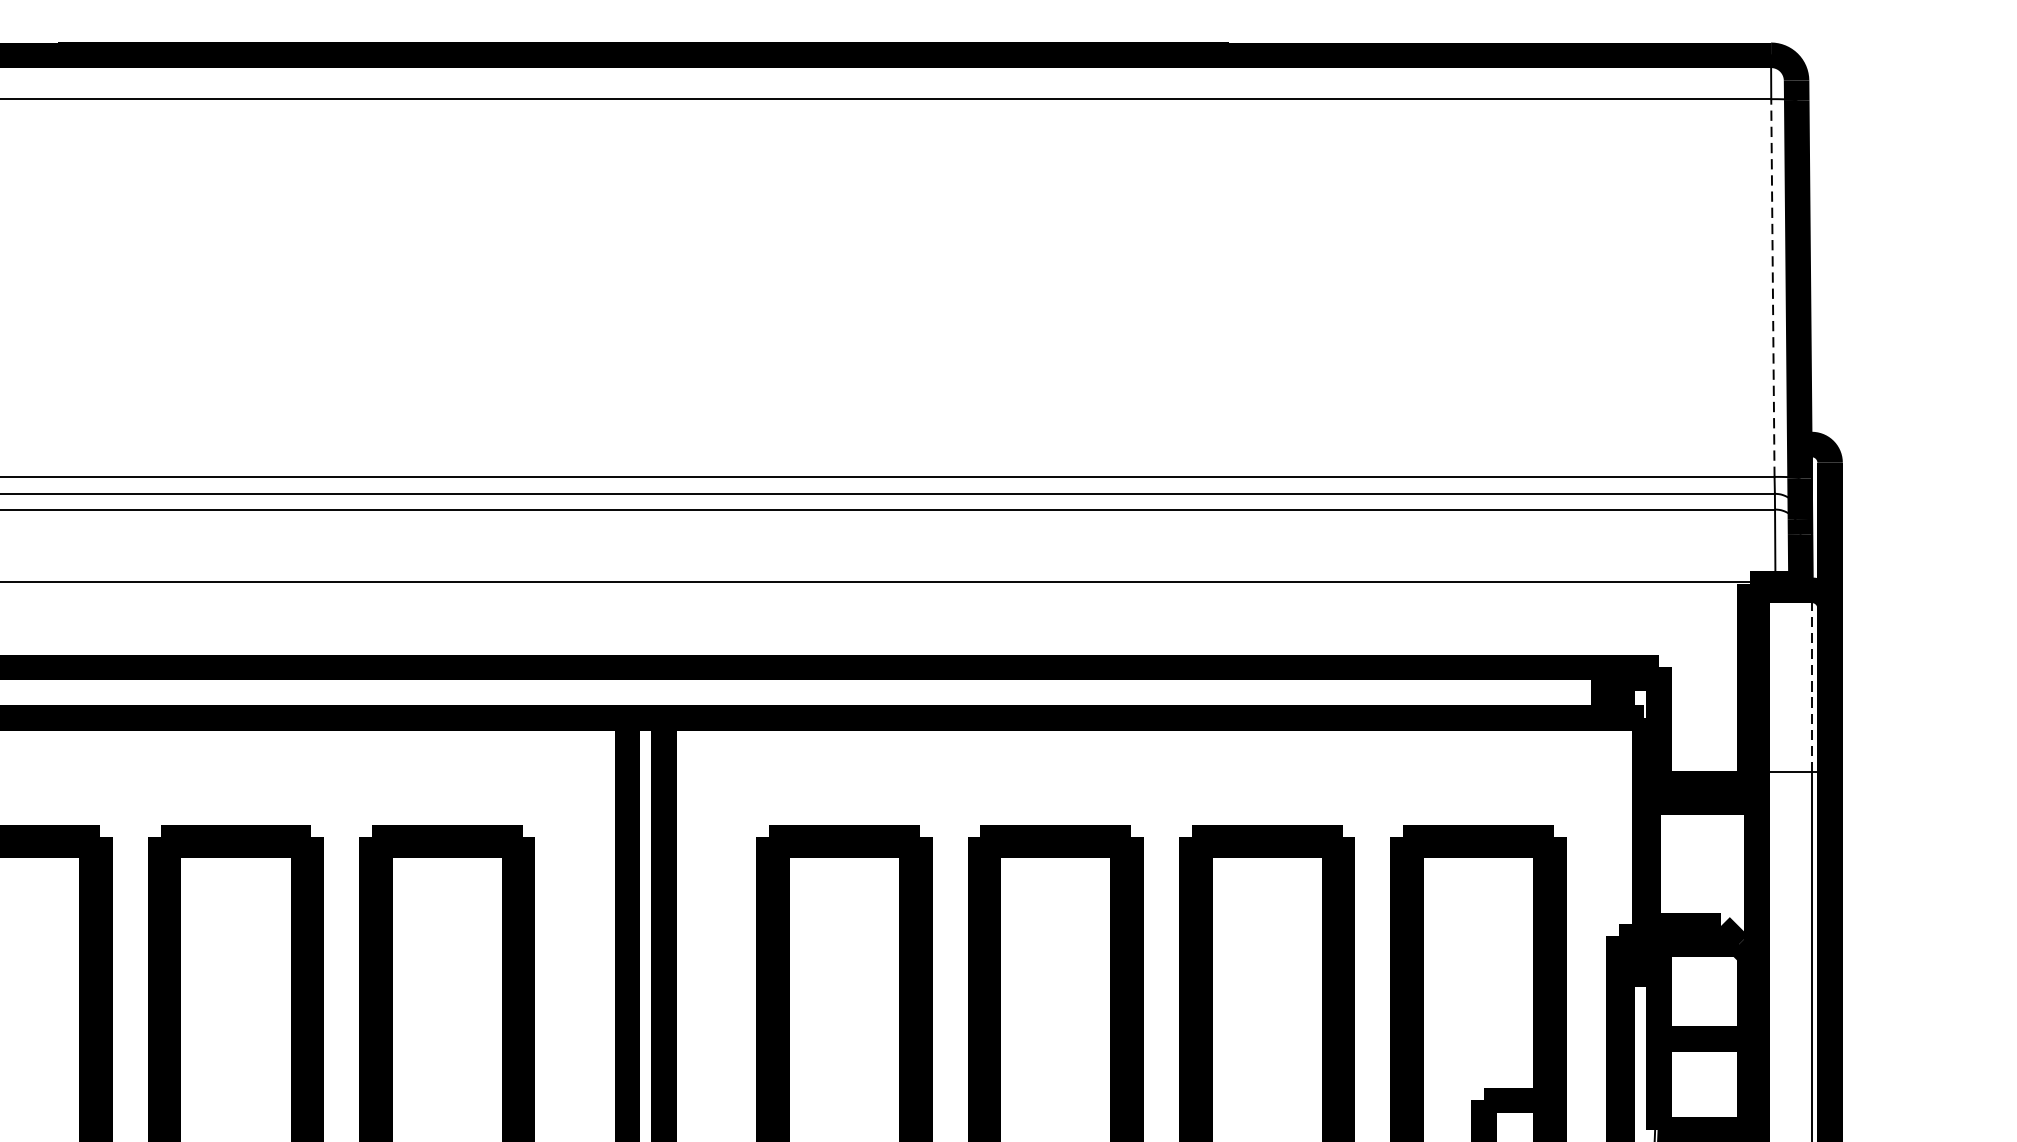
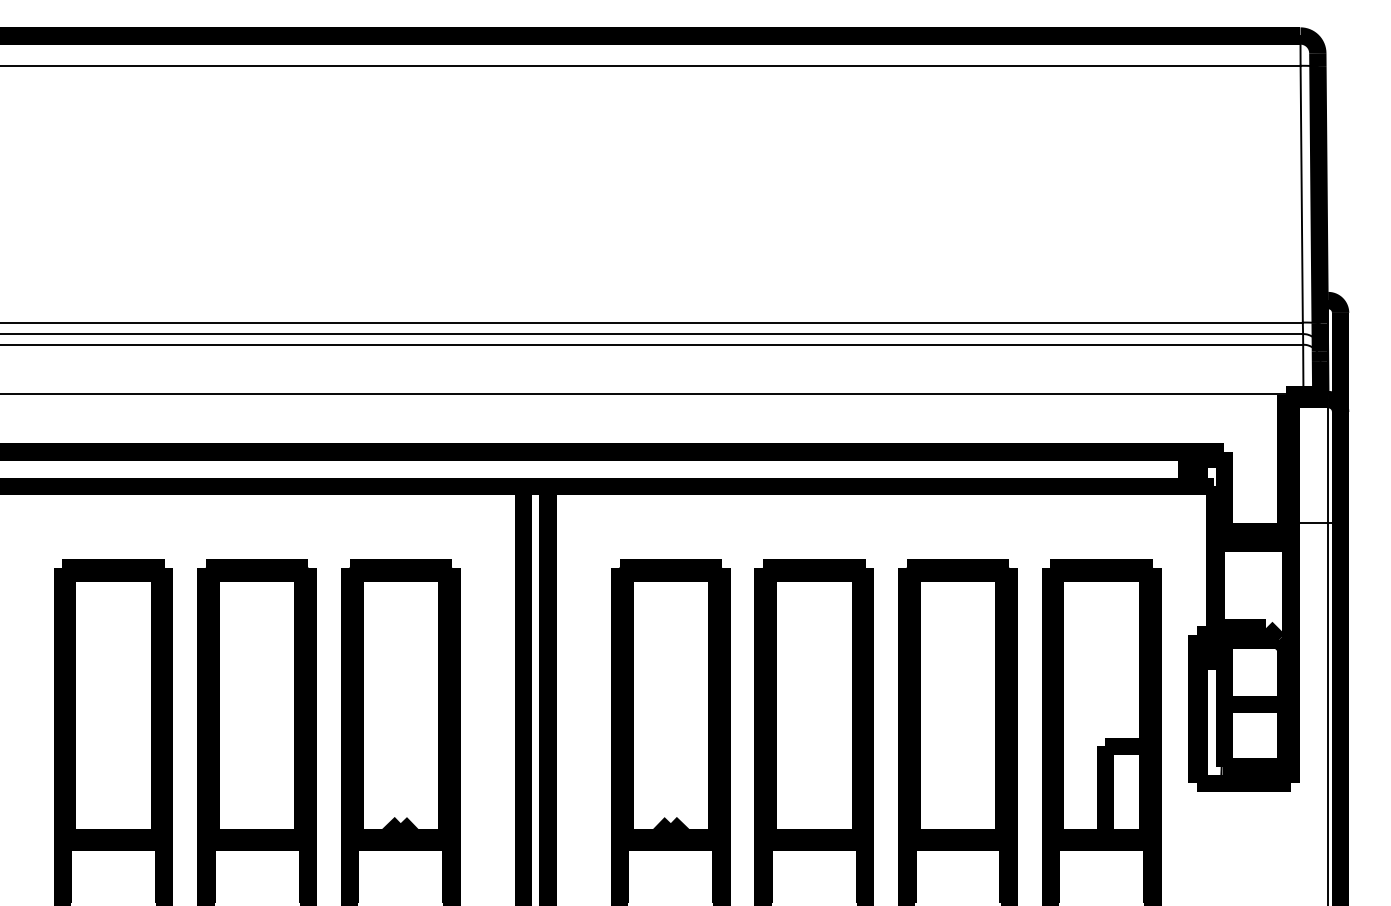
line: (1772, 287) -> (1301, 193), dashed -> solid
line: (1812, 681) -> (1328, 461), dashed -> solid

